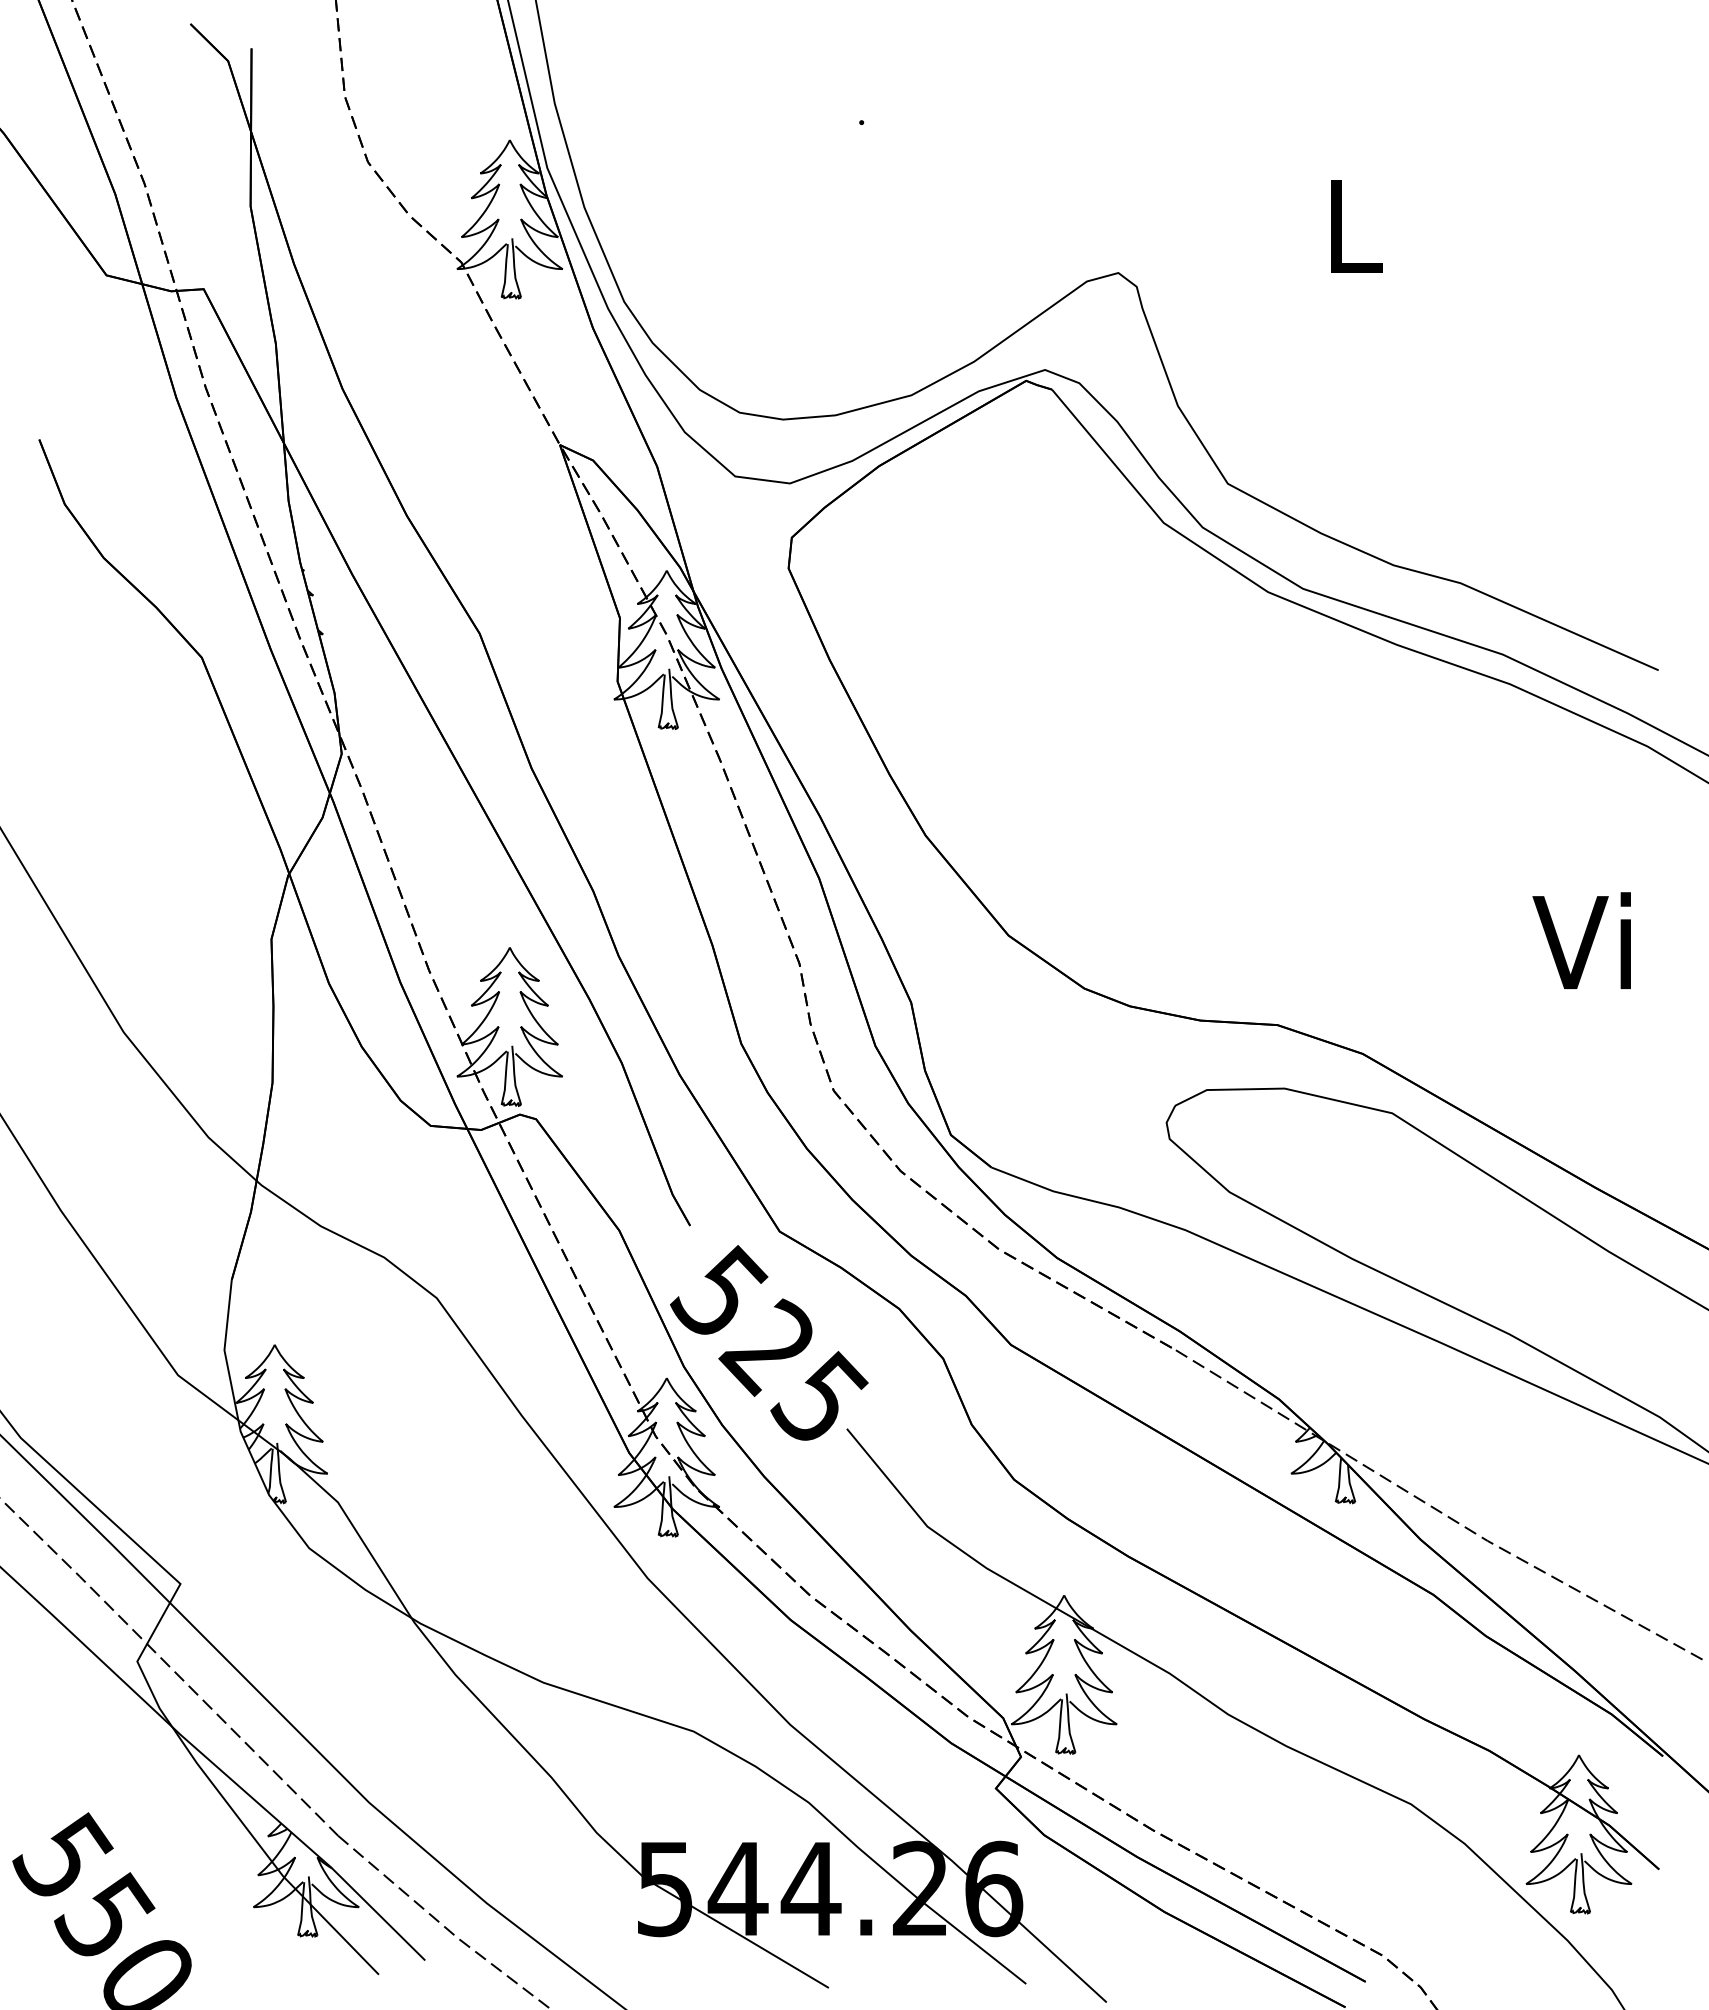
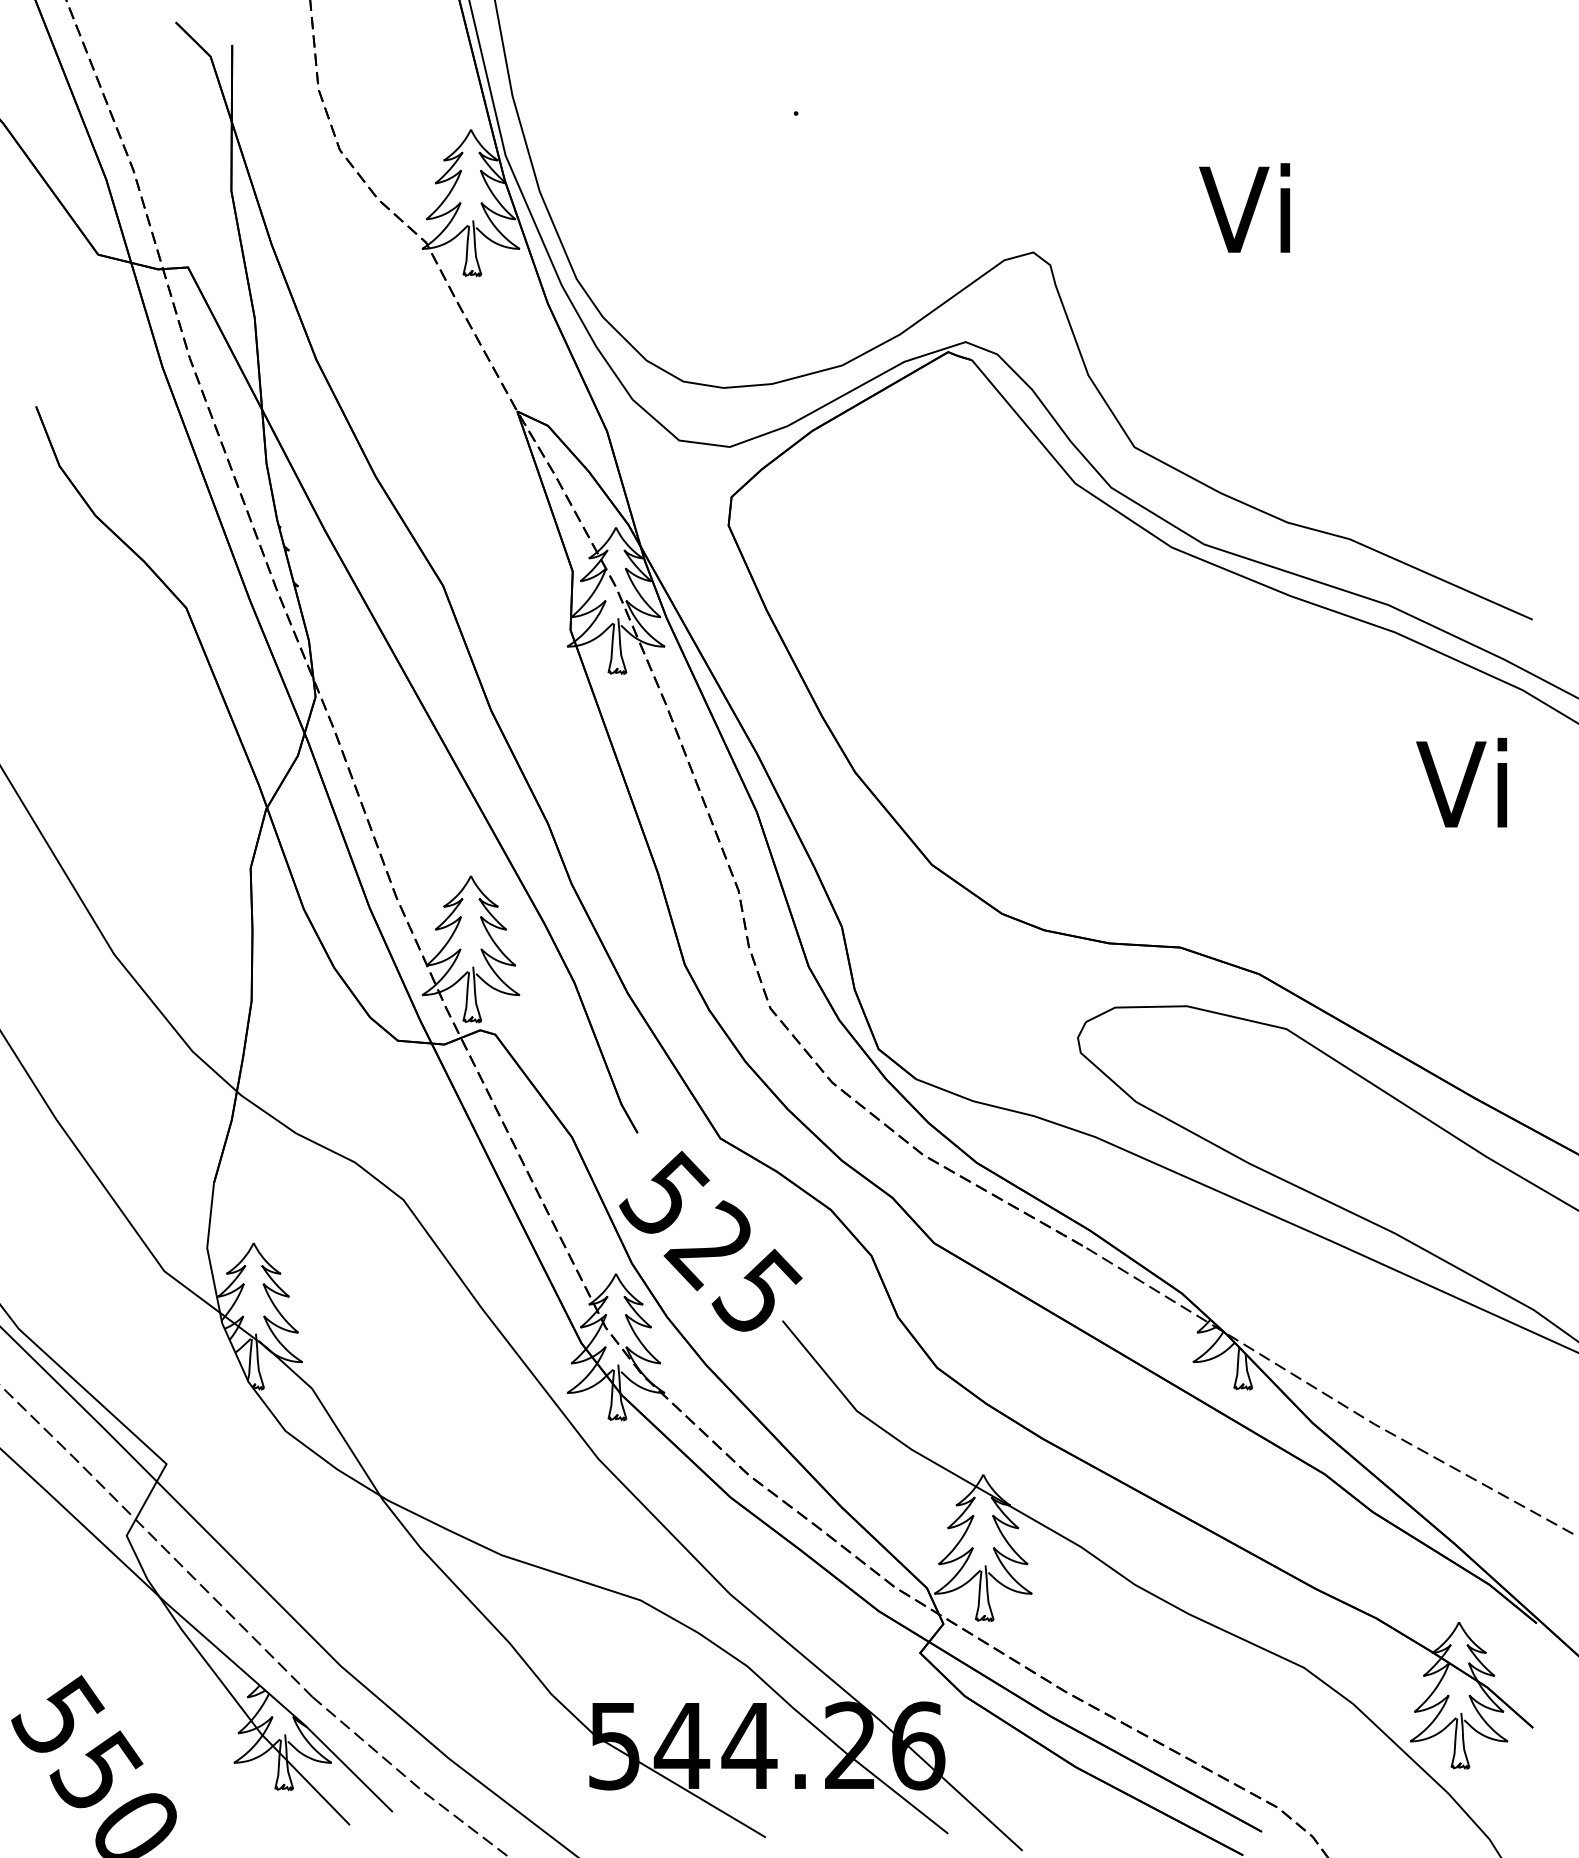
text: (1346, 224) -> (1244, 207), L -> Vi
text: (1581, 940) -> (1461, 782), moved

